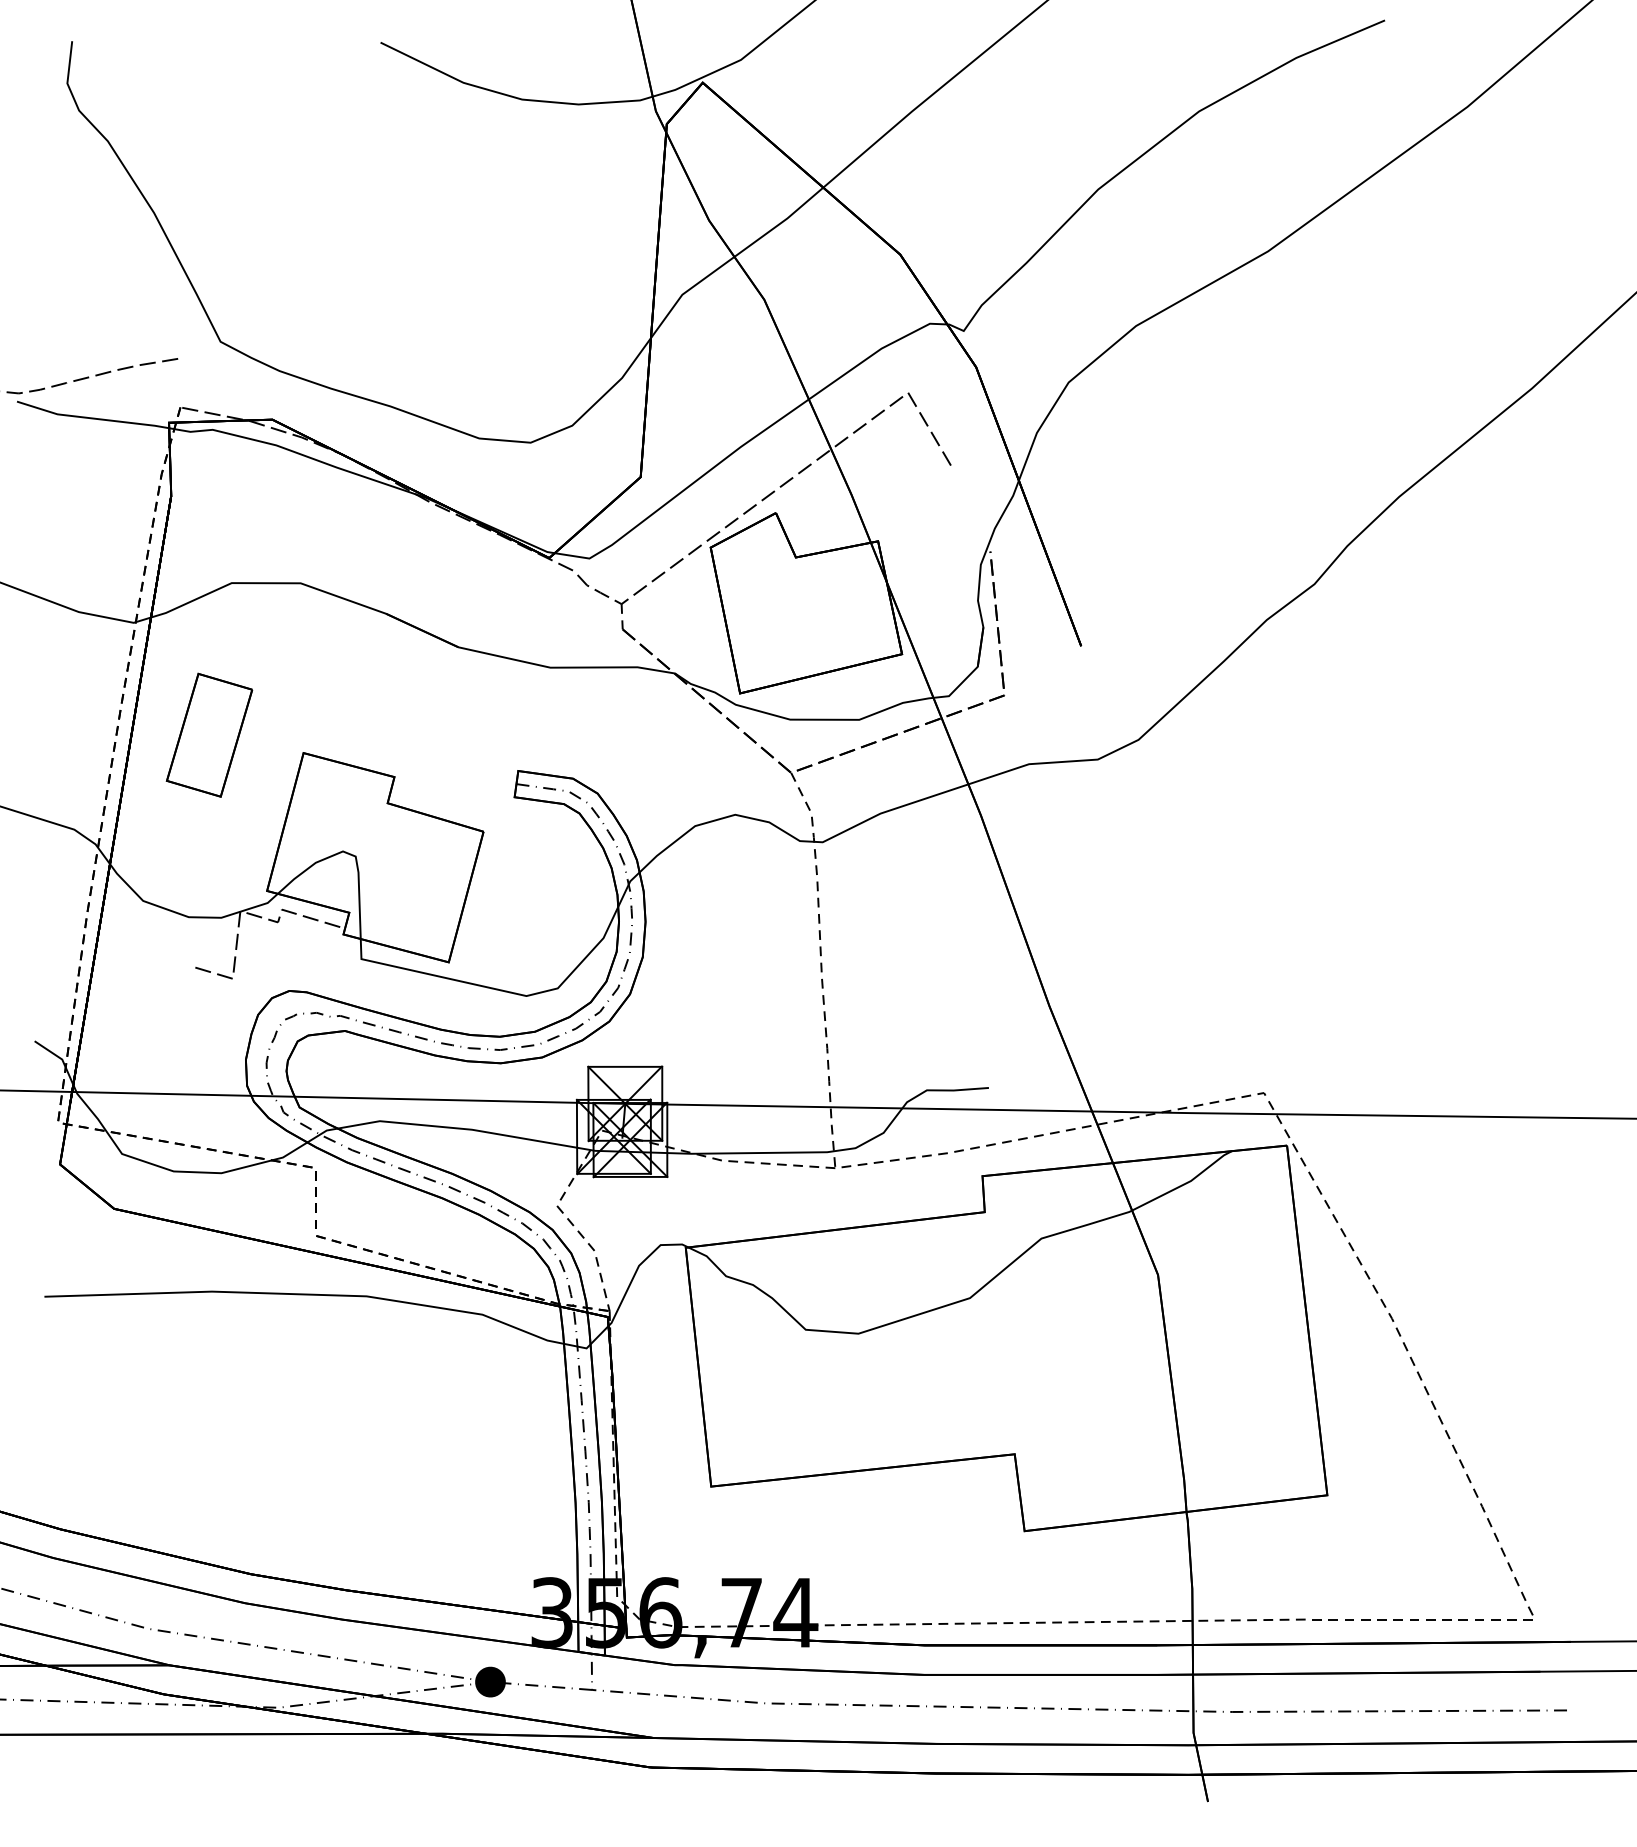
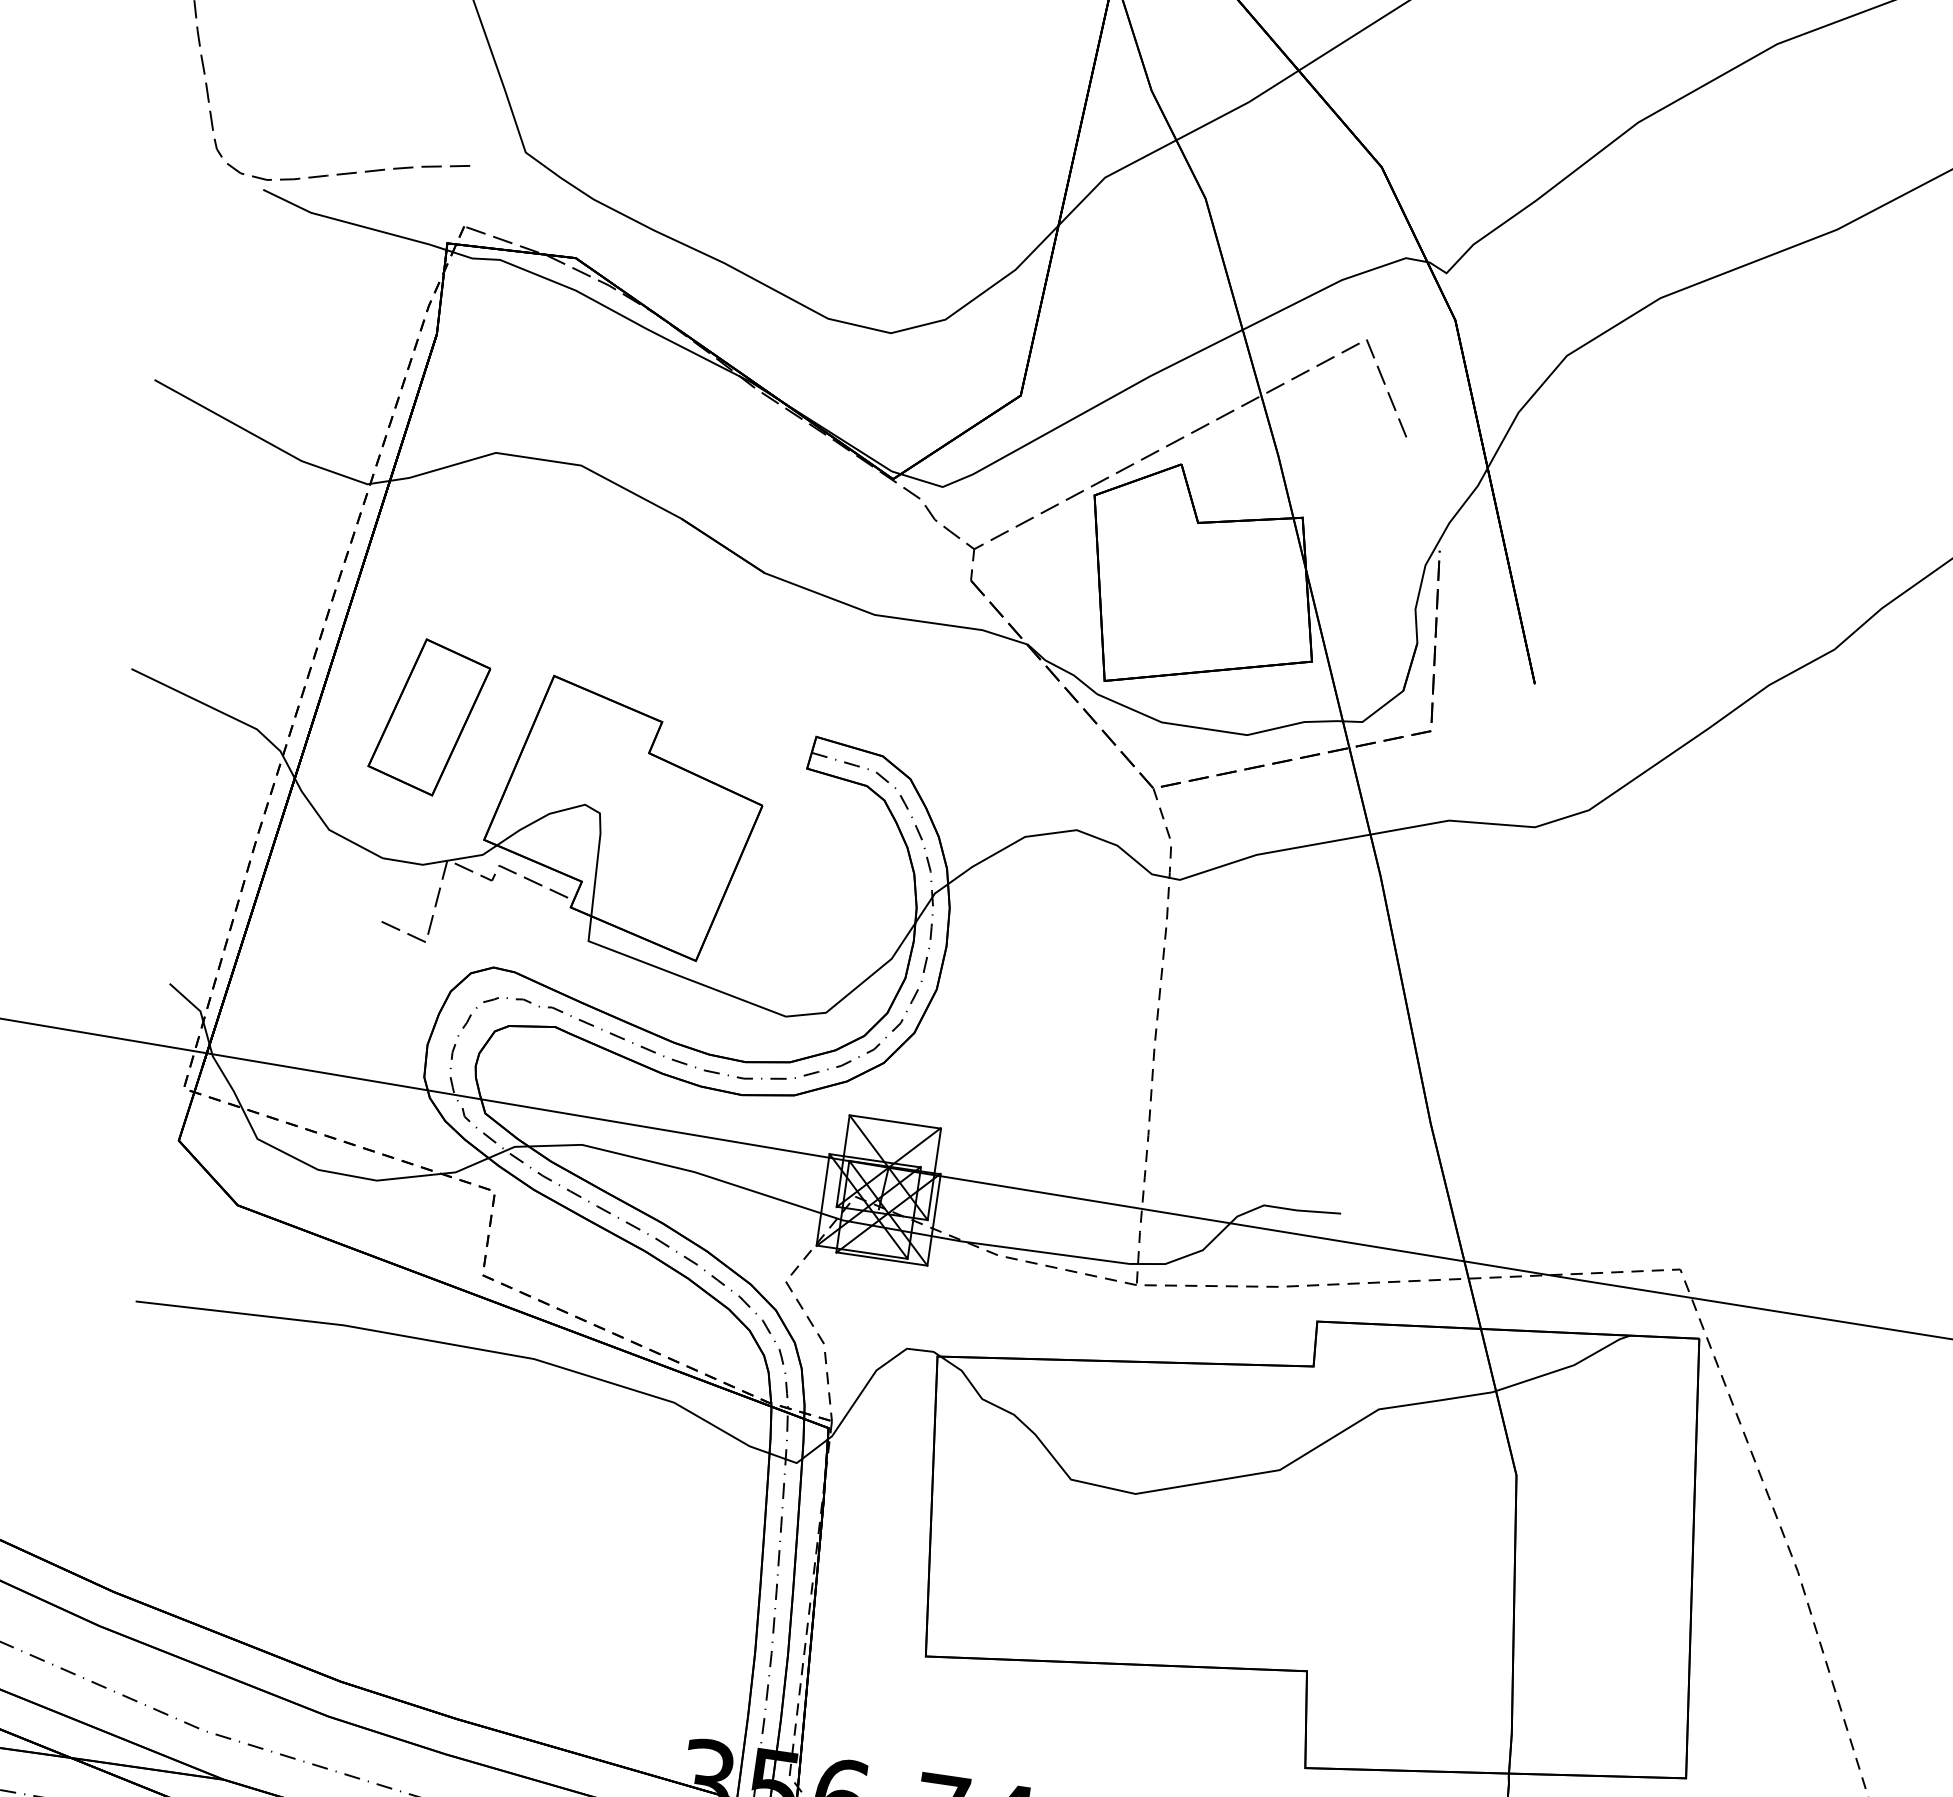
part: (209, 734) -> (429, 716), moved

